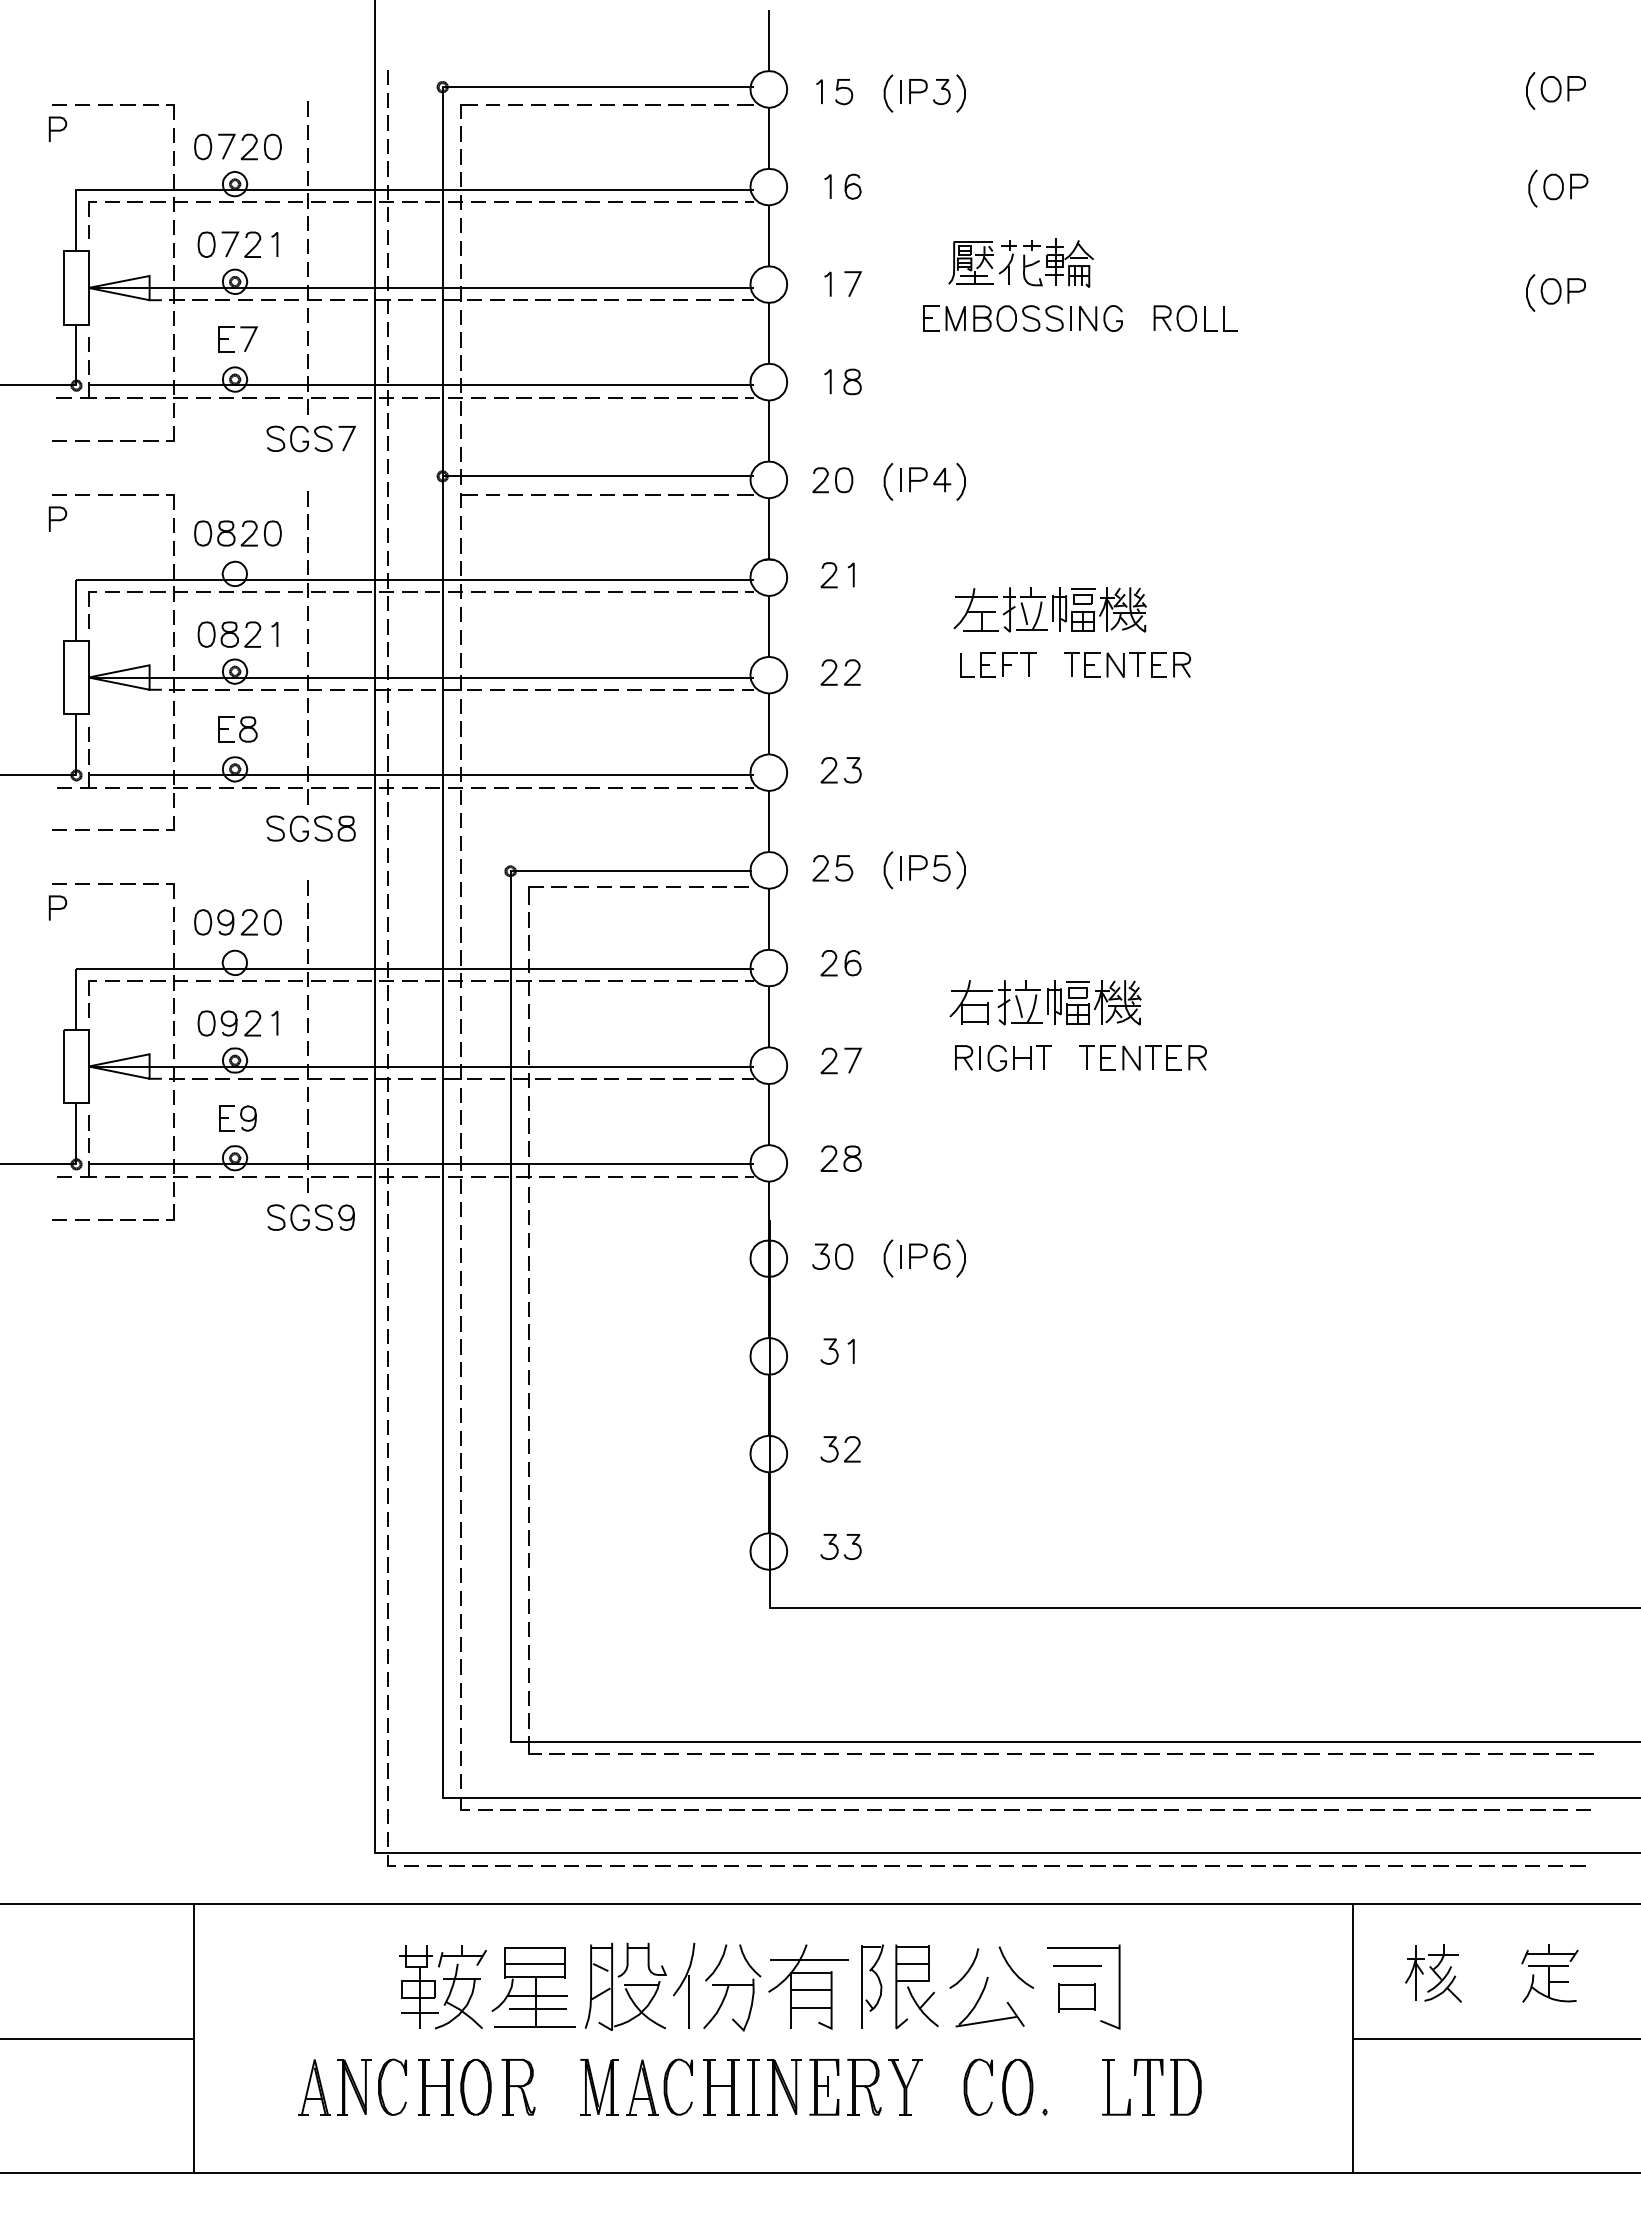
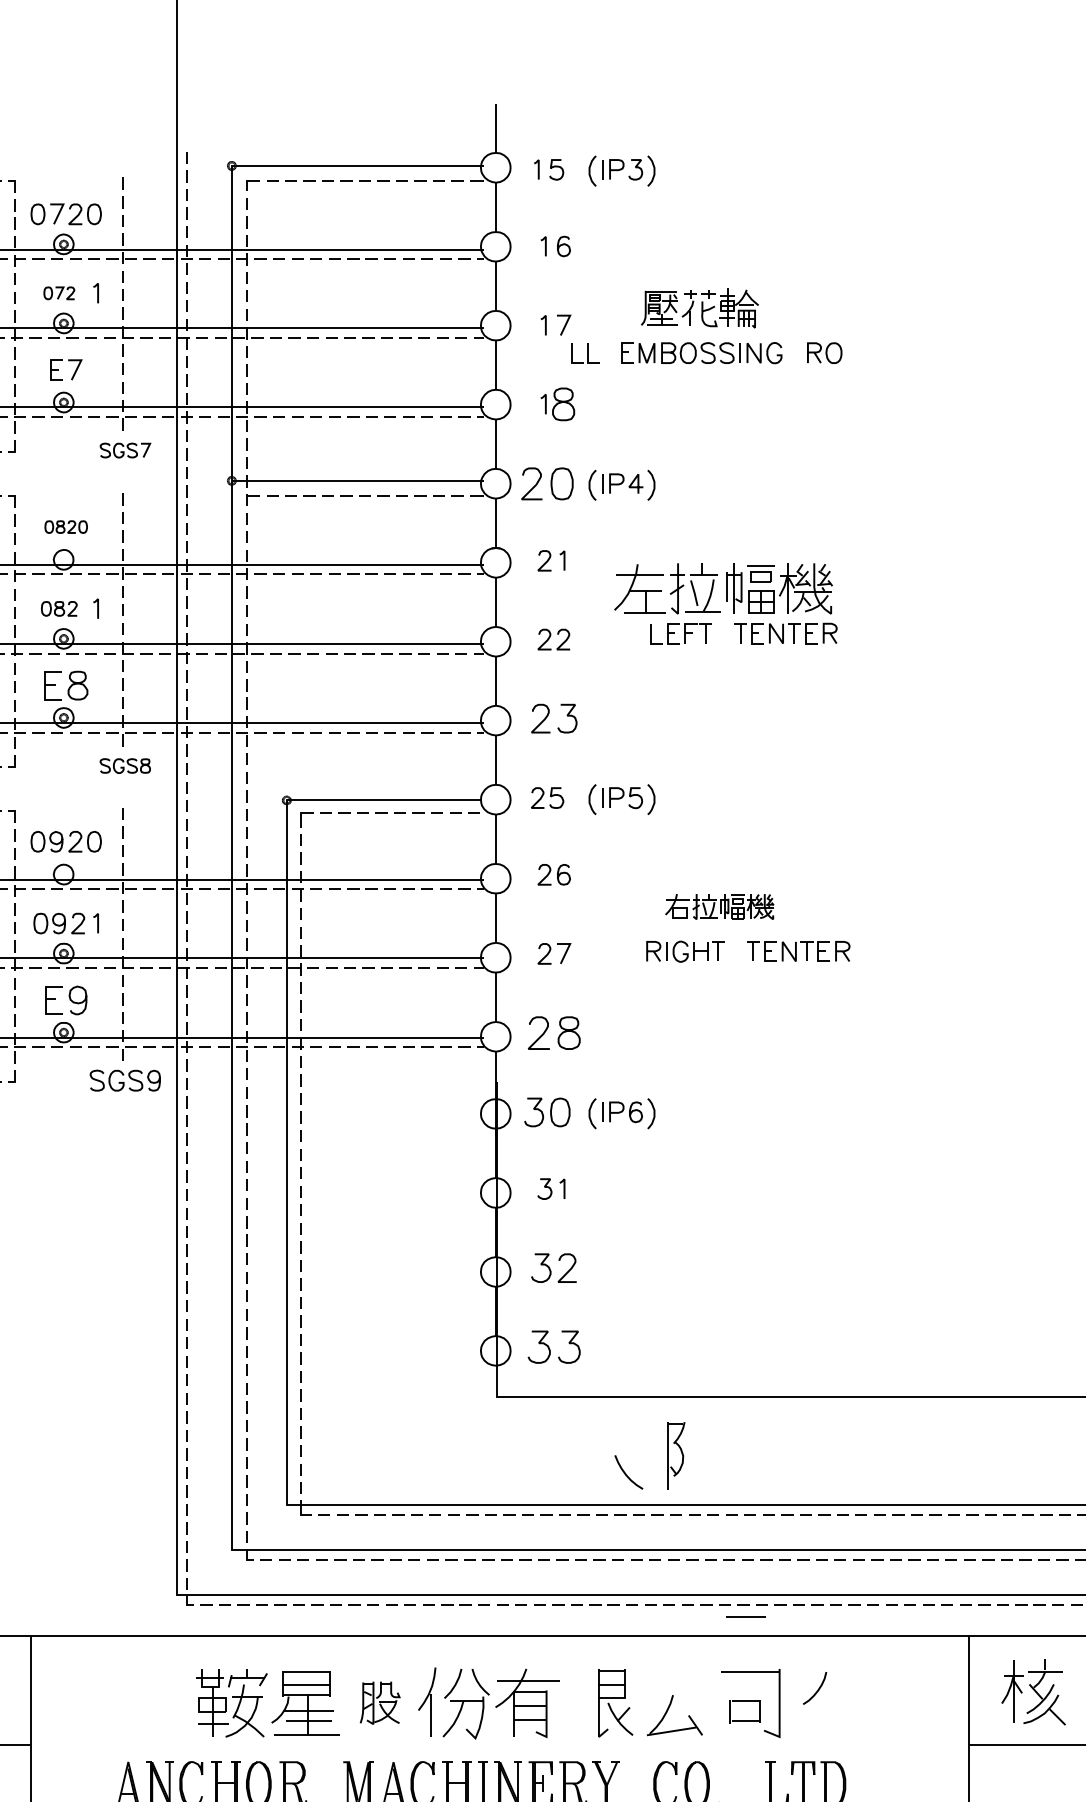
part: (229, 244) -> (59, 293), size x0.6
part: (1220, 318) -> (585, 353), moved
part: (852, 381) -> (563, 404), size x1.6
part: (310, 438) -> (124, 450), size x0.7
part: (832, 480) -> (547, 484), size x1.6
part: (237, 533) -> (65, 527), size x0.6
part: (1049, 609) -> (722, 588), size x1.4
part: (229, 634) -> (59, 608), size x0.7
part: (237, 729) -> (65, 685), size x1.4
part: (840, 770) -> (553, 718), size x1.4
part: (310, 828) -> (124, 765), size x0.7
part: (1045, 1002) -> (719, 906), size x0.7
part: (237, 1118) -> (65, 1000), size x1.4
part: (840, 1158) -> (553, 1032), size x1.6
part: (832, 1256) -> (547, 1112), size x1.4
part: (840, 1449) -> (553, 1268), size x1.4
part: (840, 1546) -> (553, 1346), size x1.6
line: (1077, 1965) -> (745, 1617), moved
curve: (1012, 1968) -> (625, 1473), moved
curve: (966, 1971) -> (816, 1690), moved
part: (1433, 1973) -> (1033, 1692), size x1.4
part: (879, 1984) -> (681, 1454), moved
part: (625, 1986) -> (379, 1702), size x0.6

